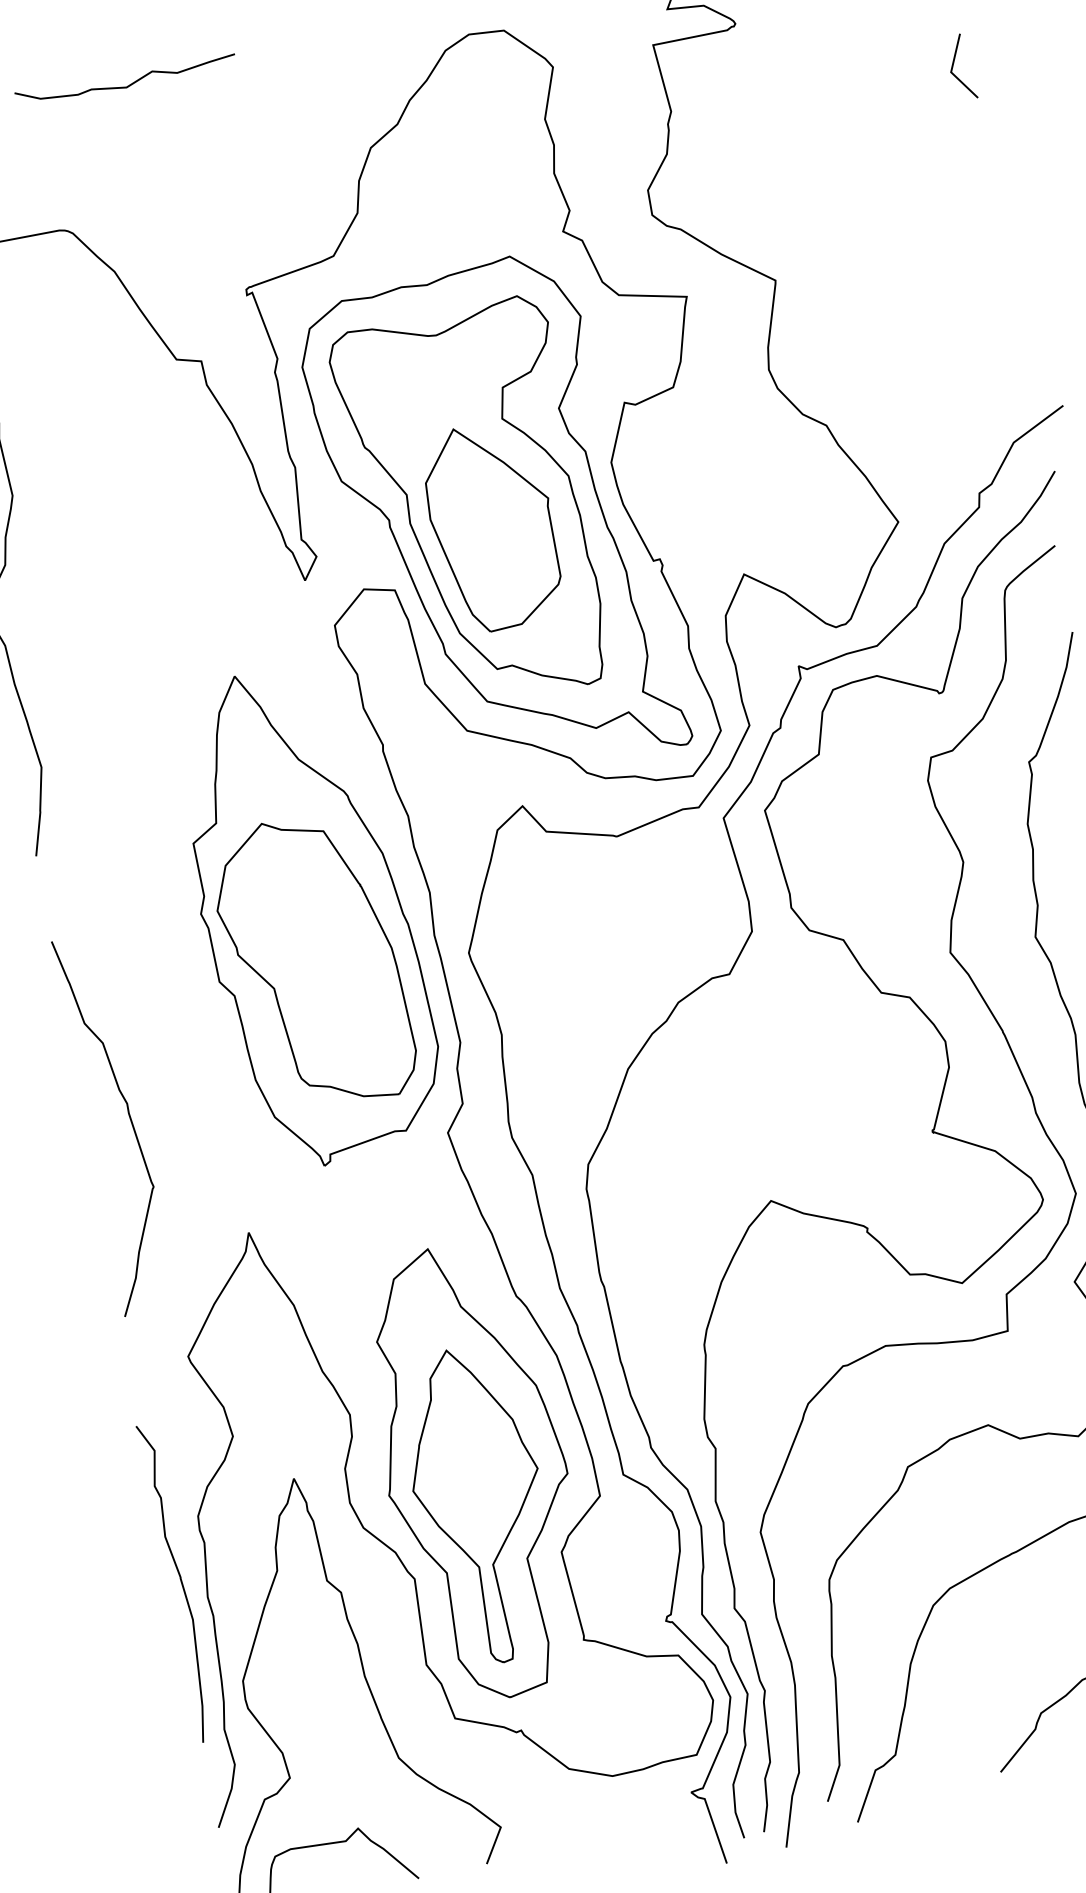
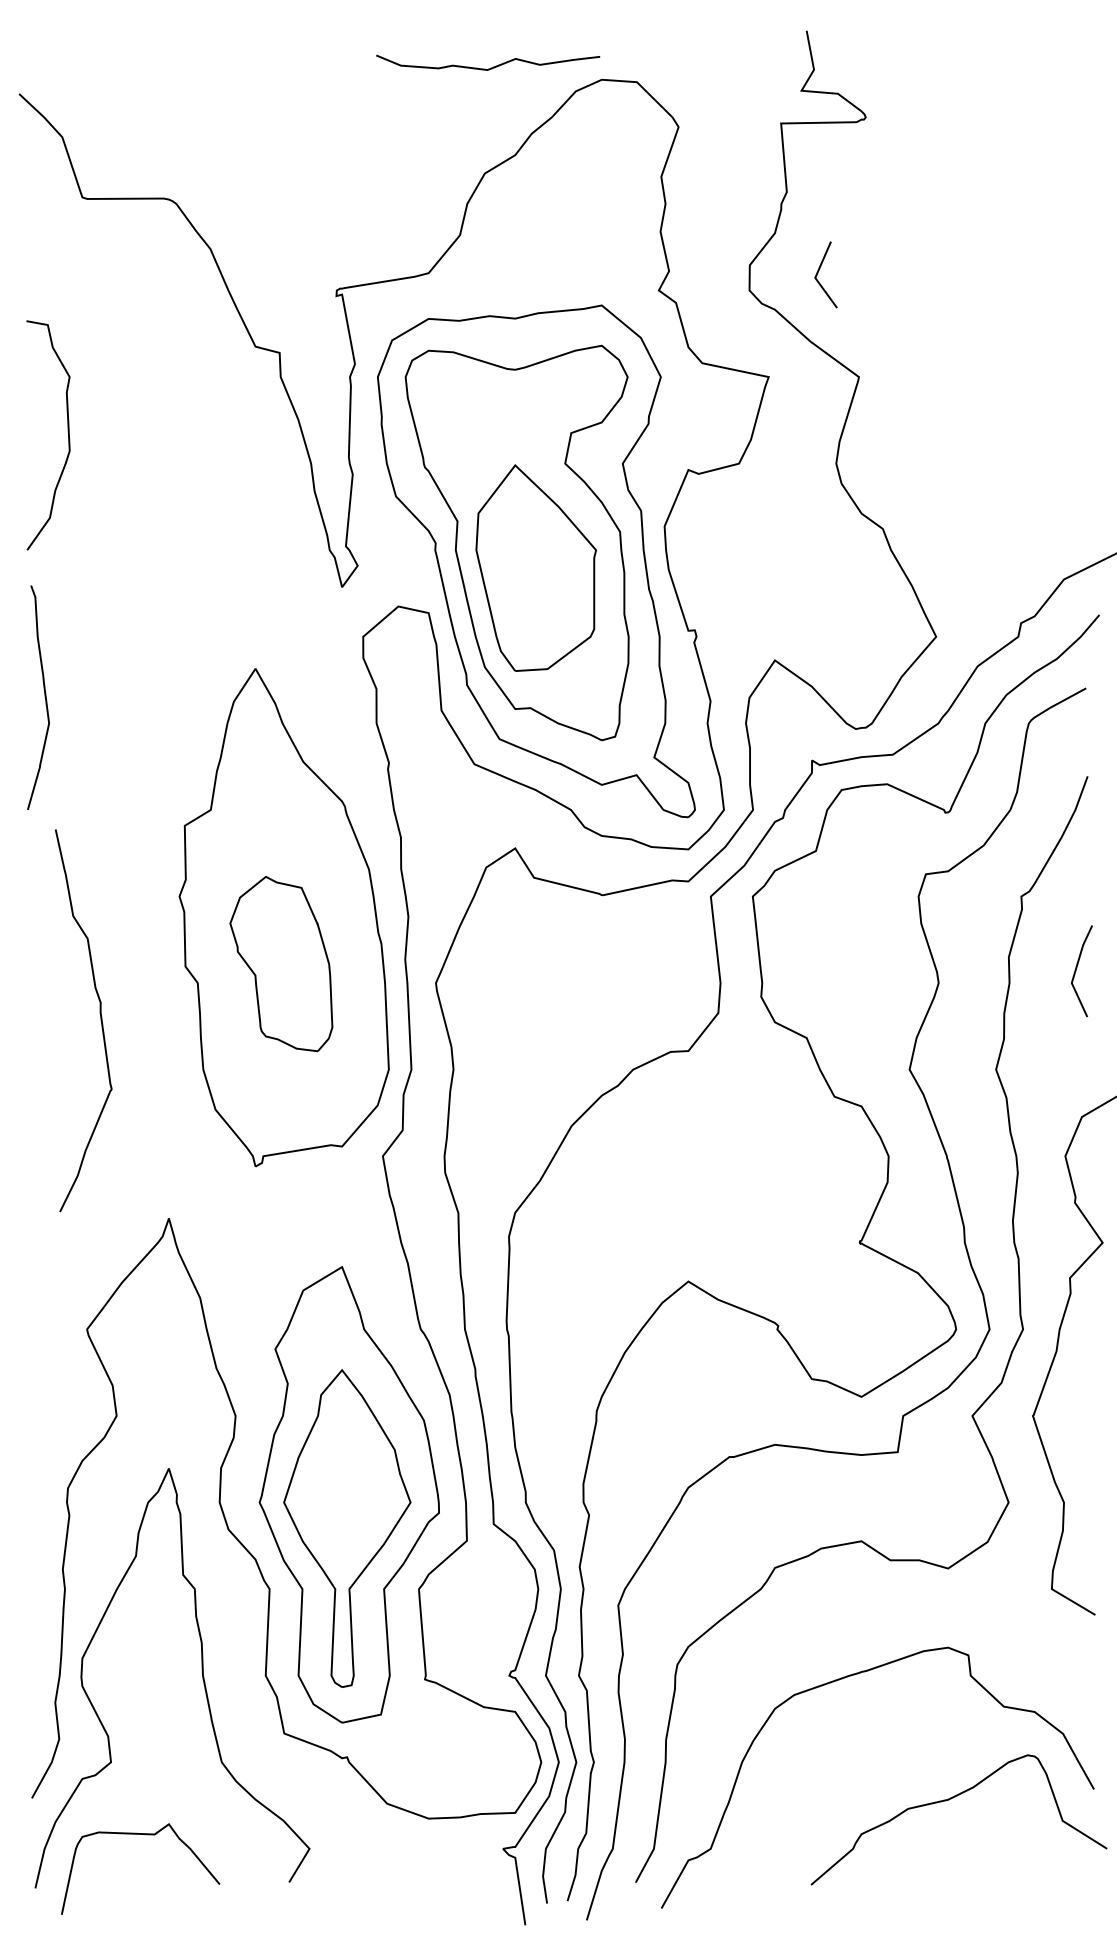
line: (954, 65) -> (819, 271), moved
curve: (129, 84) -> (490, 67), moved
part: (313, 961) -> (281, 963), size x0.6
curve: (130, 1121) -> (100, 1020), moved
curve: (180, 1580) -> (38, 1548), removed

